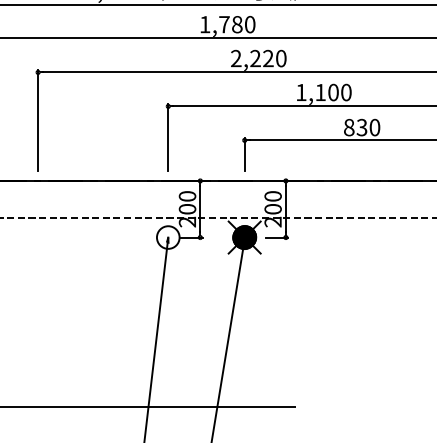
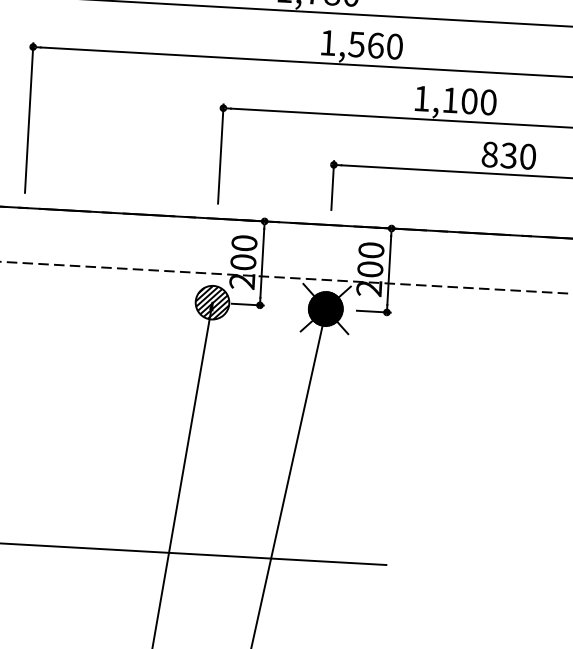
text: (252, 58) -> (352, 44), 2,220 -> 1,560
hatch: (167, 237) -> (211, 302), added

